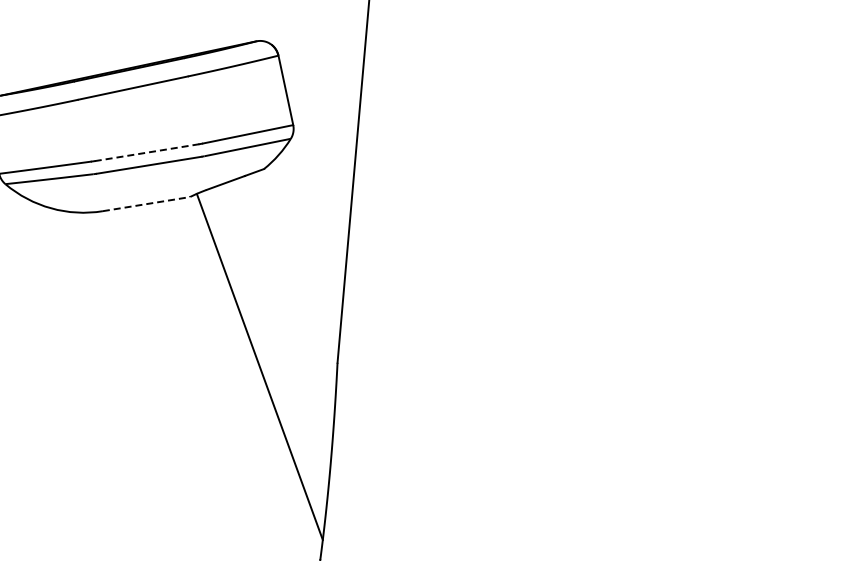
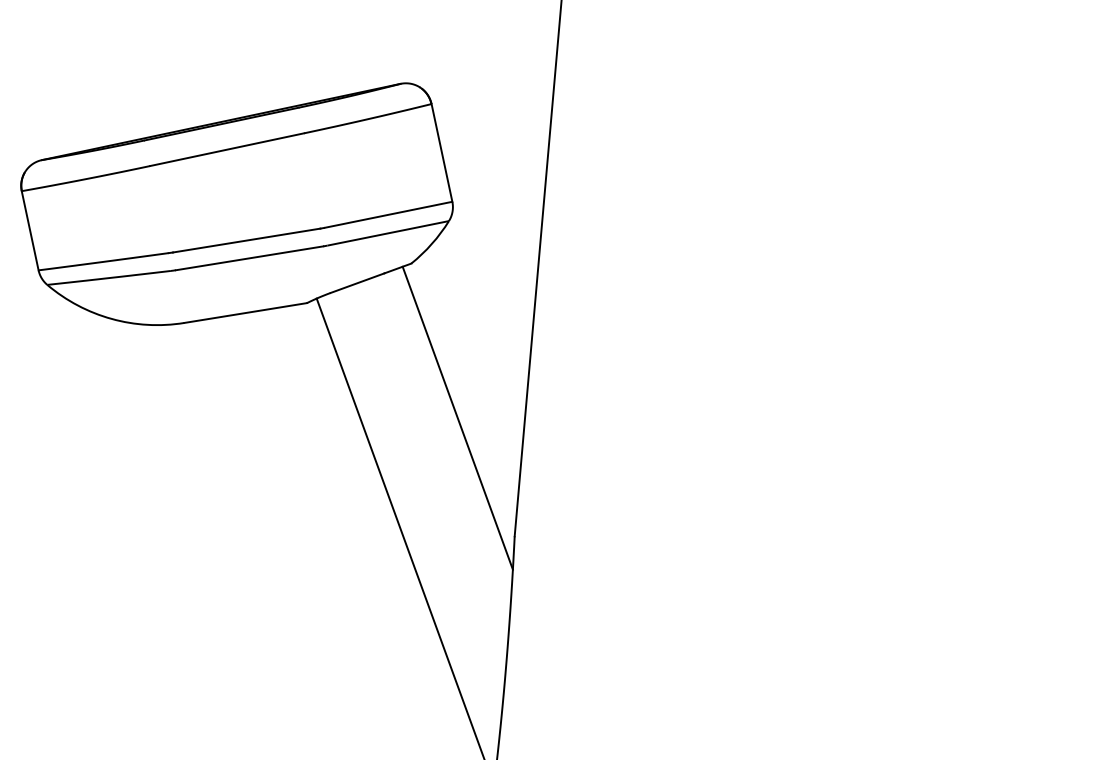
line: (147, 152) -> (247, 240), dashed -> solid
line: (146, 204) -> (245, 313), dashed -> solid
line: (296, 278) -> (456, 417), added

